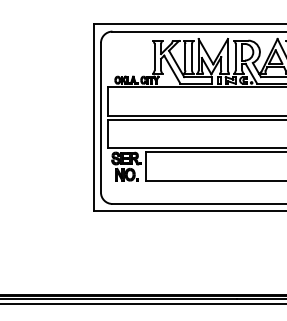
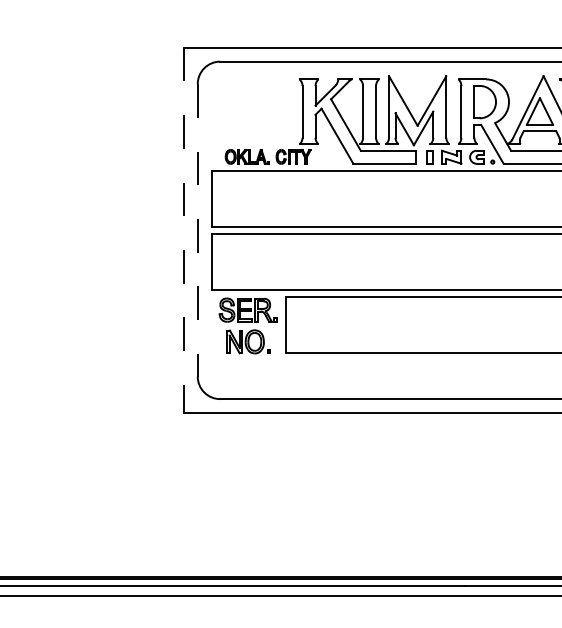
line: (100, 117) -> (196, 229), solid -> dashed
line: (93, 118) -> (183, 231), solid -> dashed

